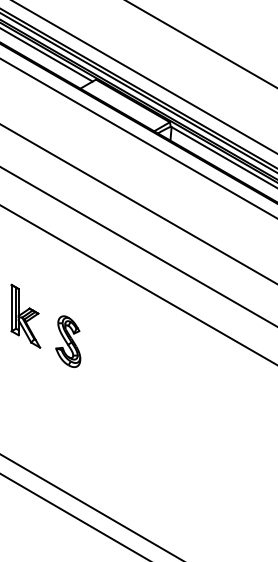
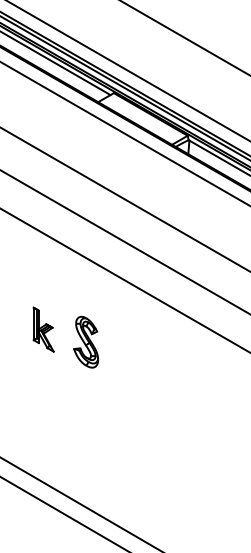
part: (25, 315) -> (43, 329), size x0.7
part: (68, 341) -> (86, 342), moved

